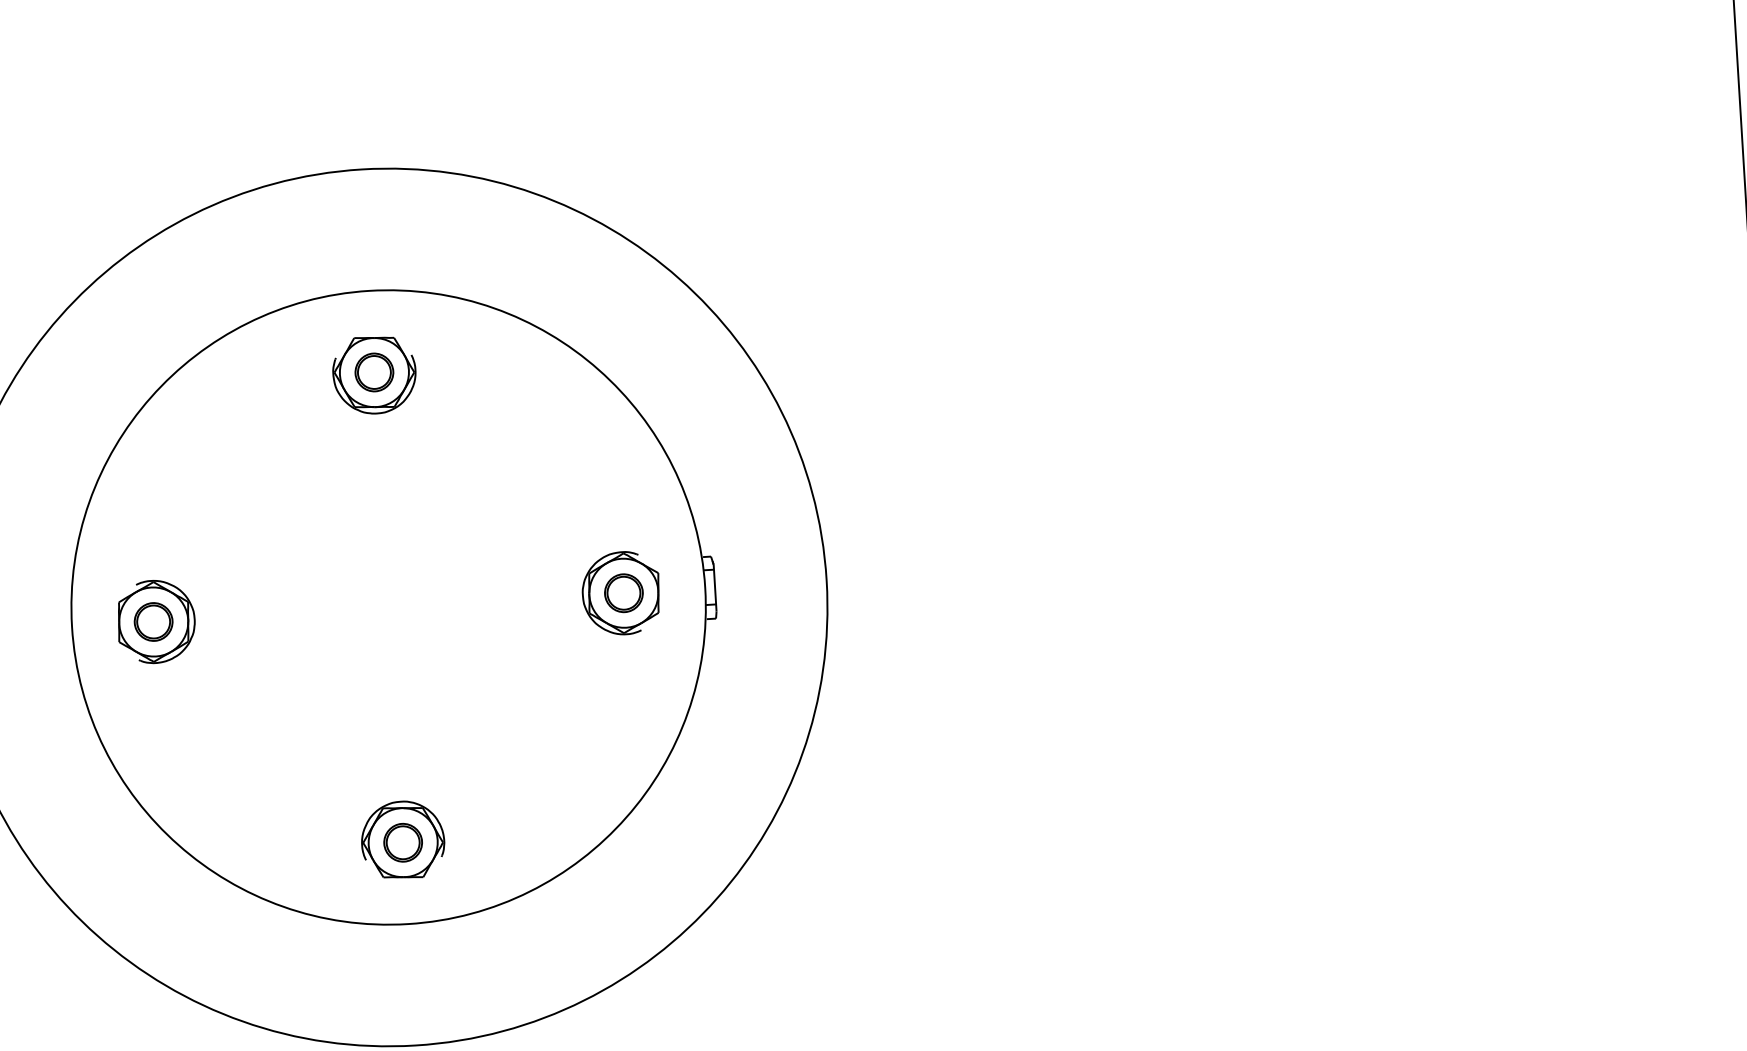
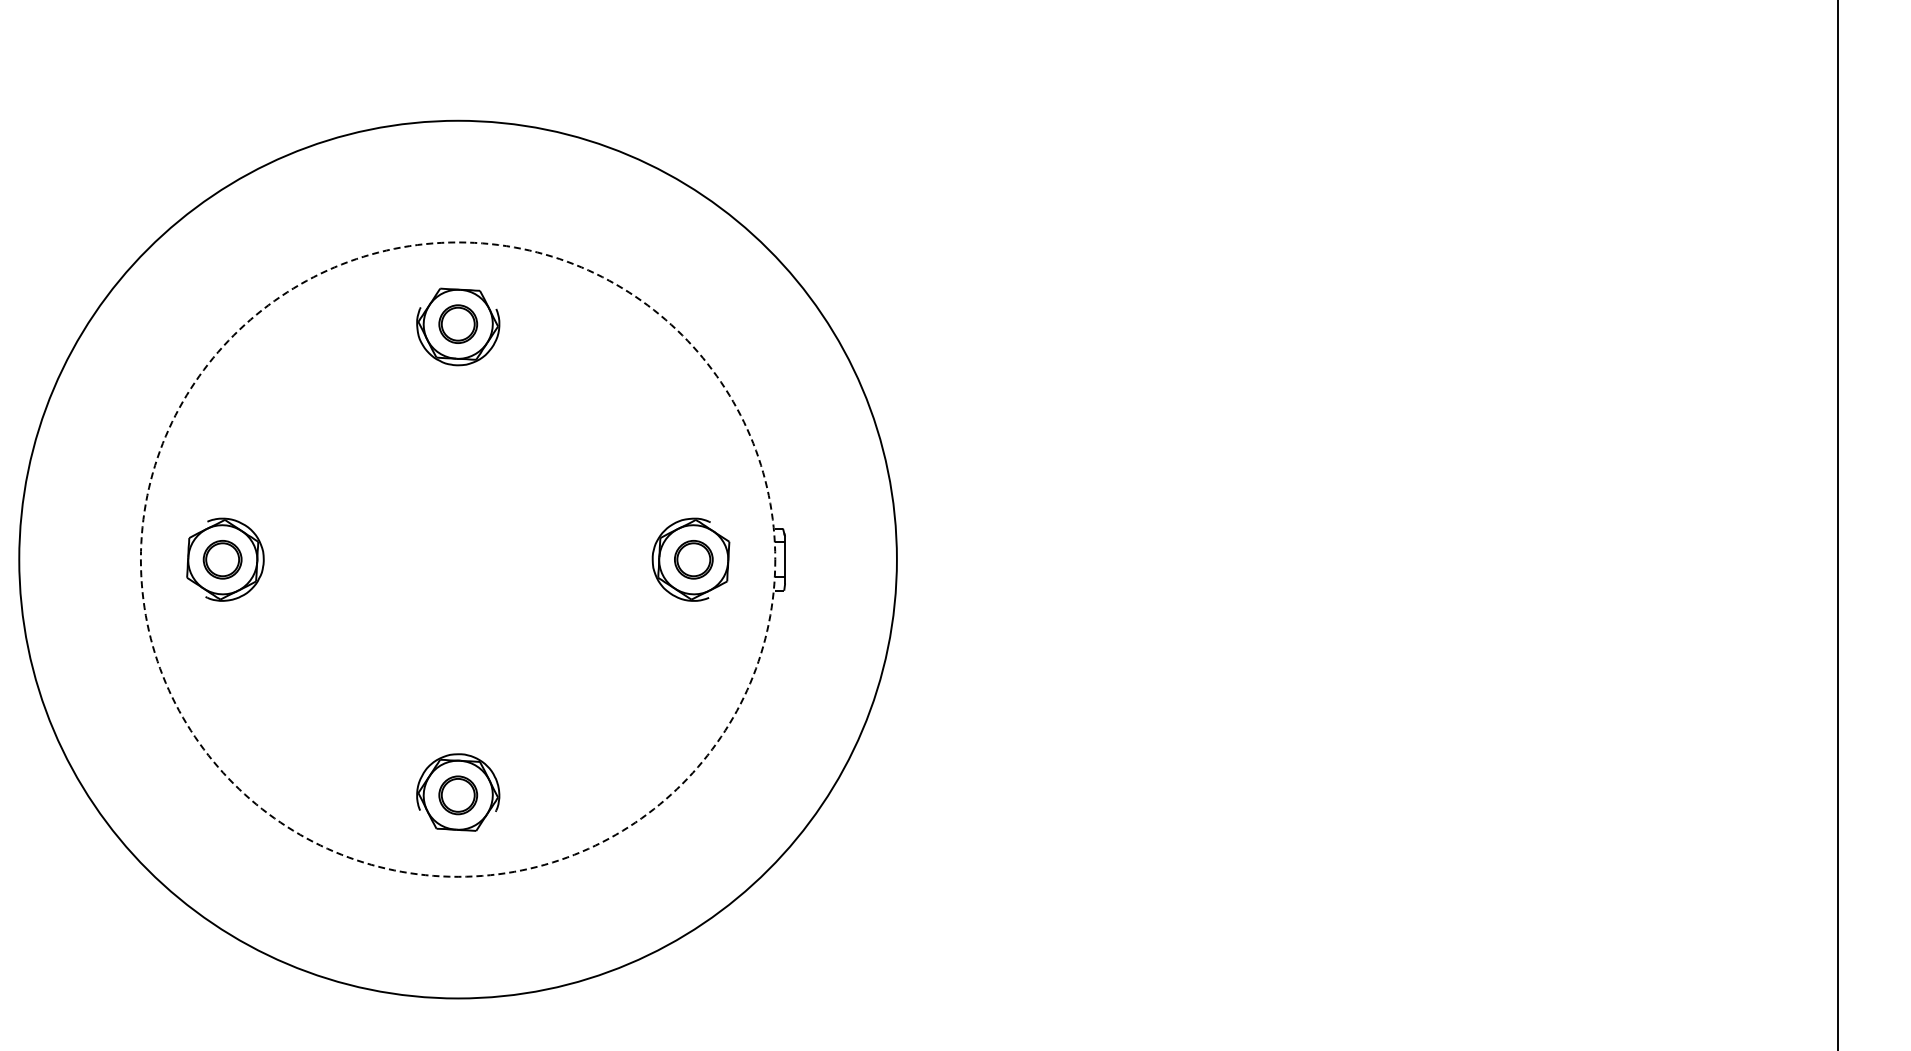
circle: (388, 607) -> (457, 559), solid -> dashed

